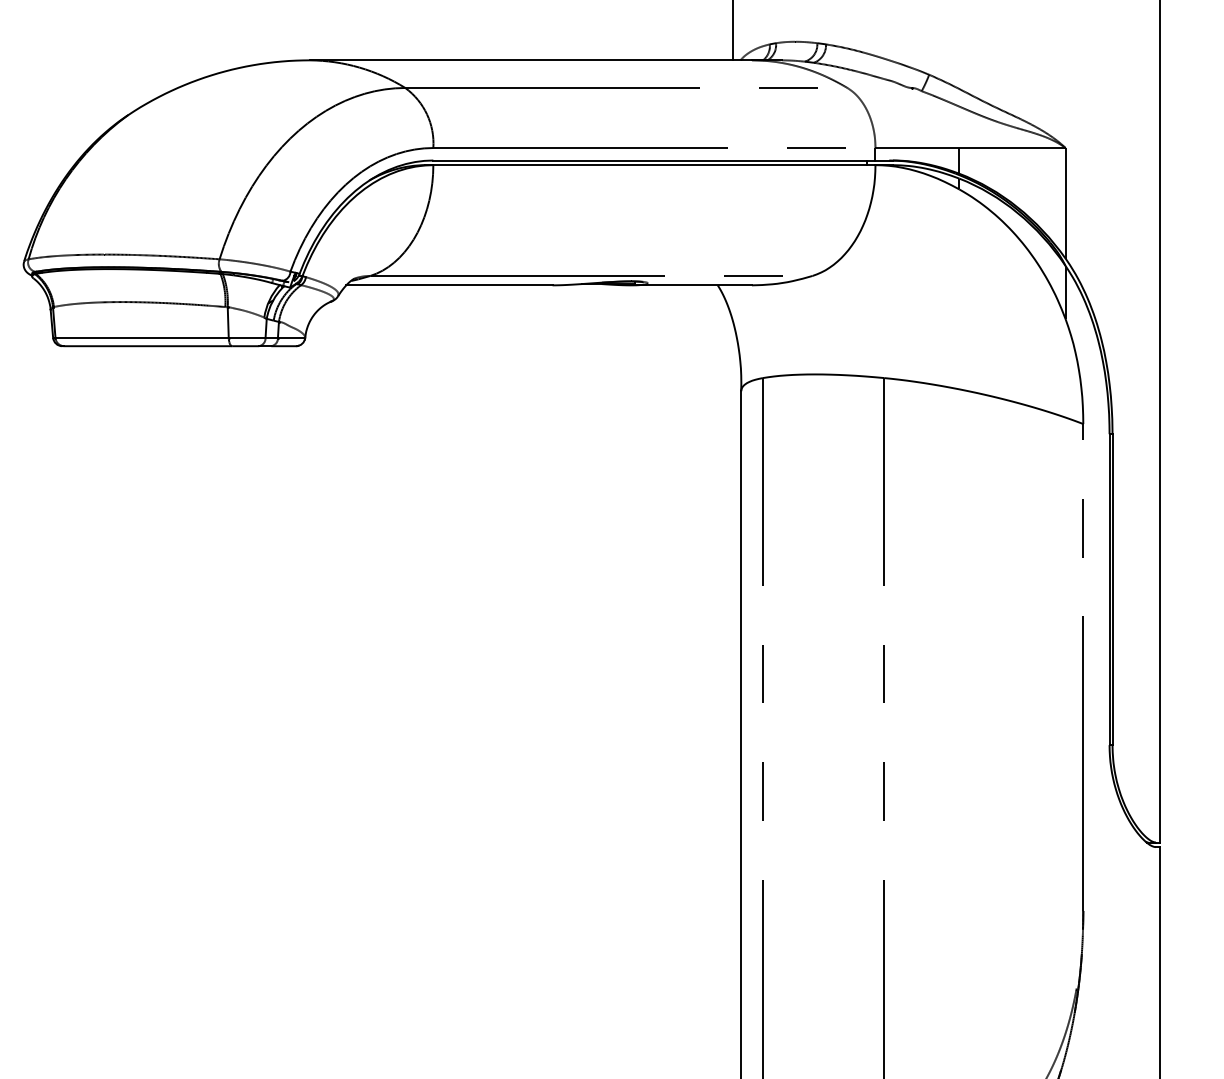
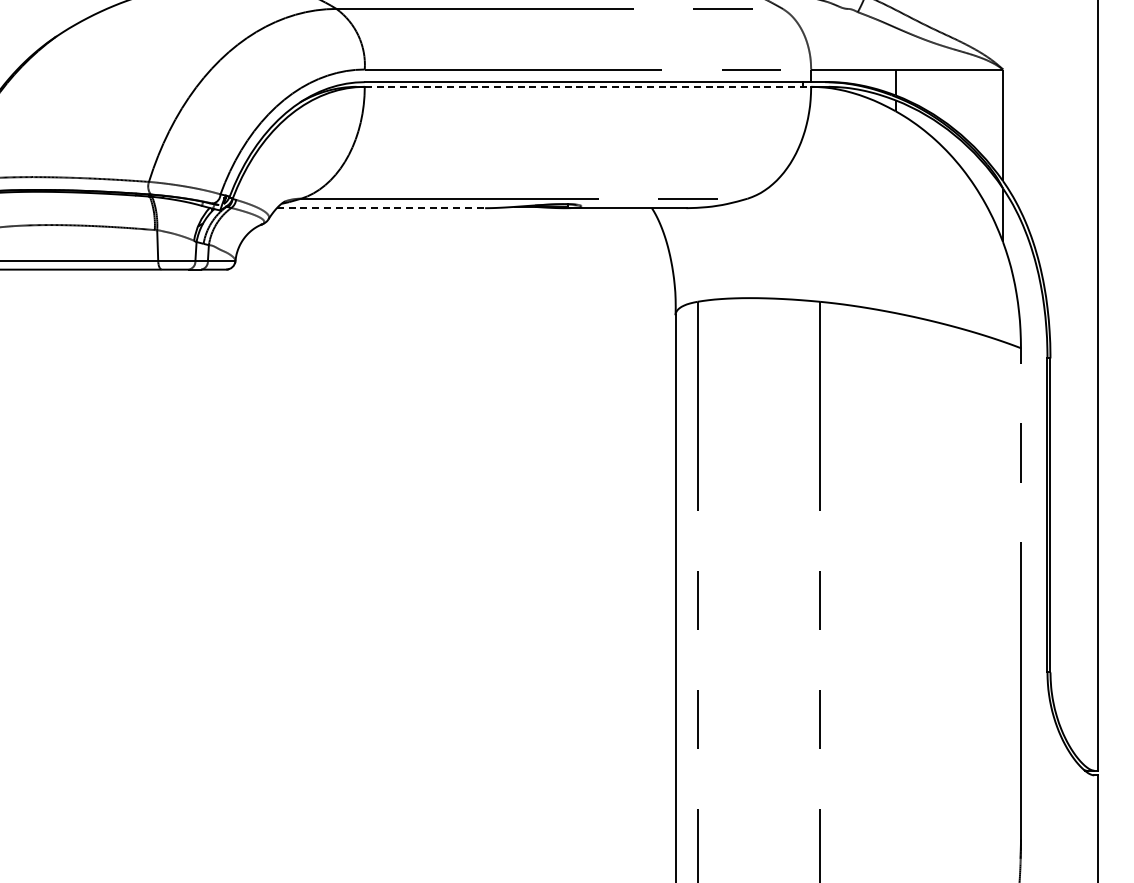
line: (654, 165) -> (588, 87), solid -> dashed
line: (449, 285) -> (381, 208), solid -> dashed

